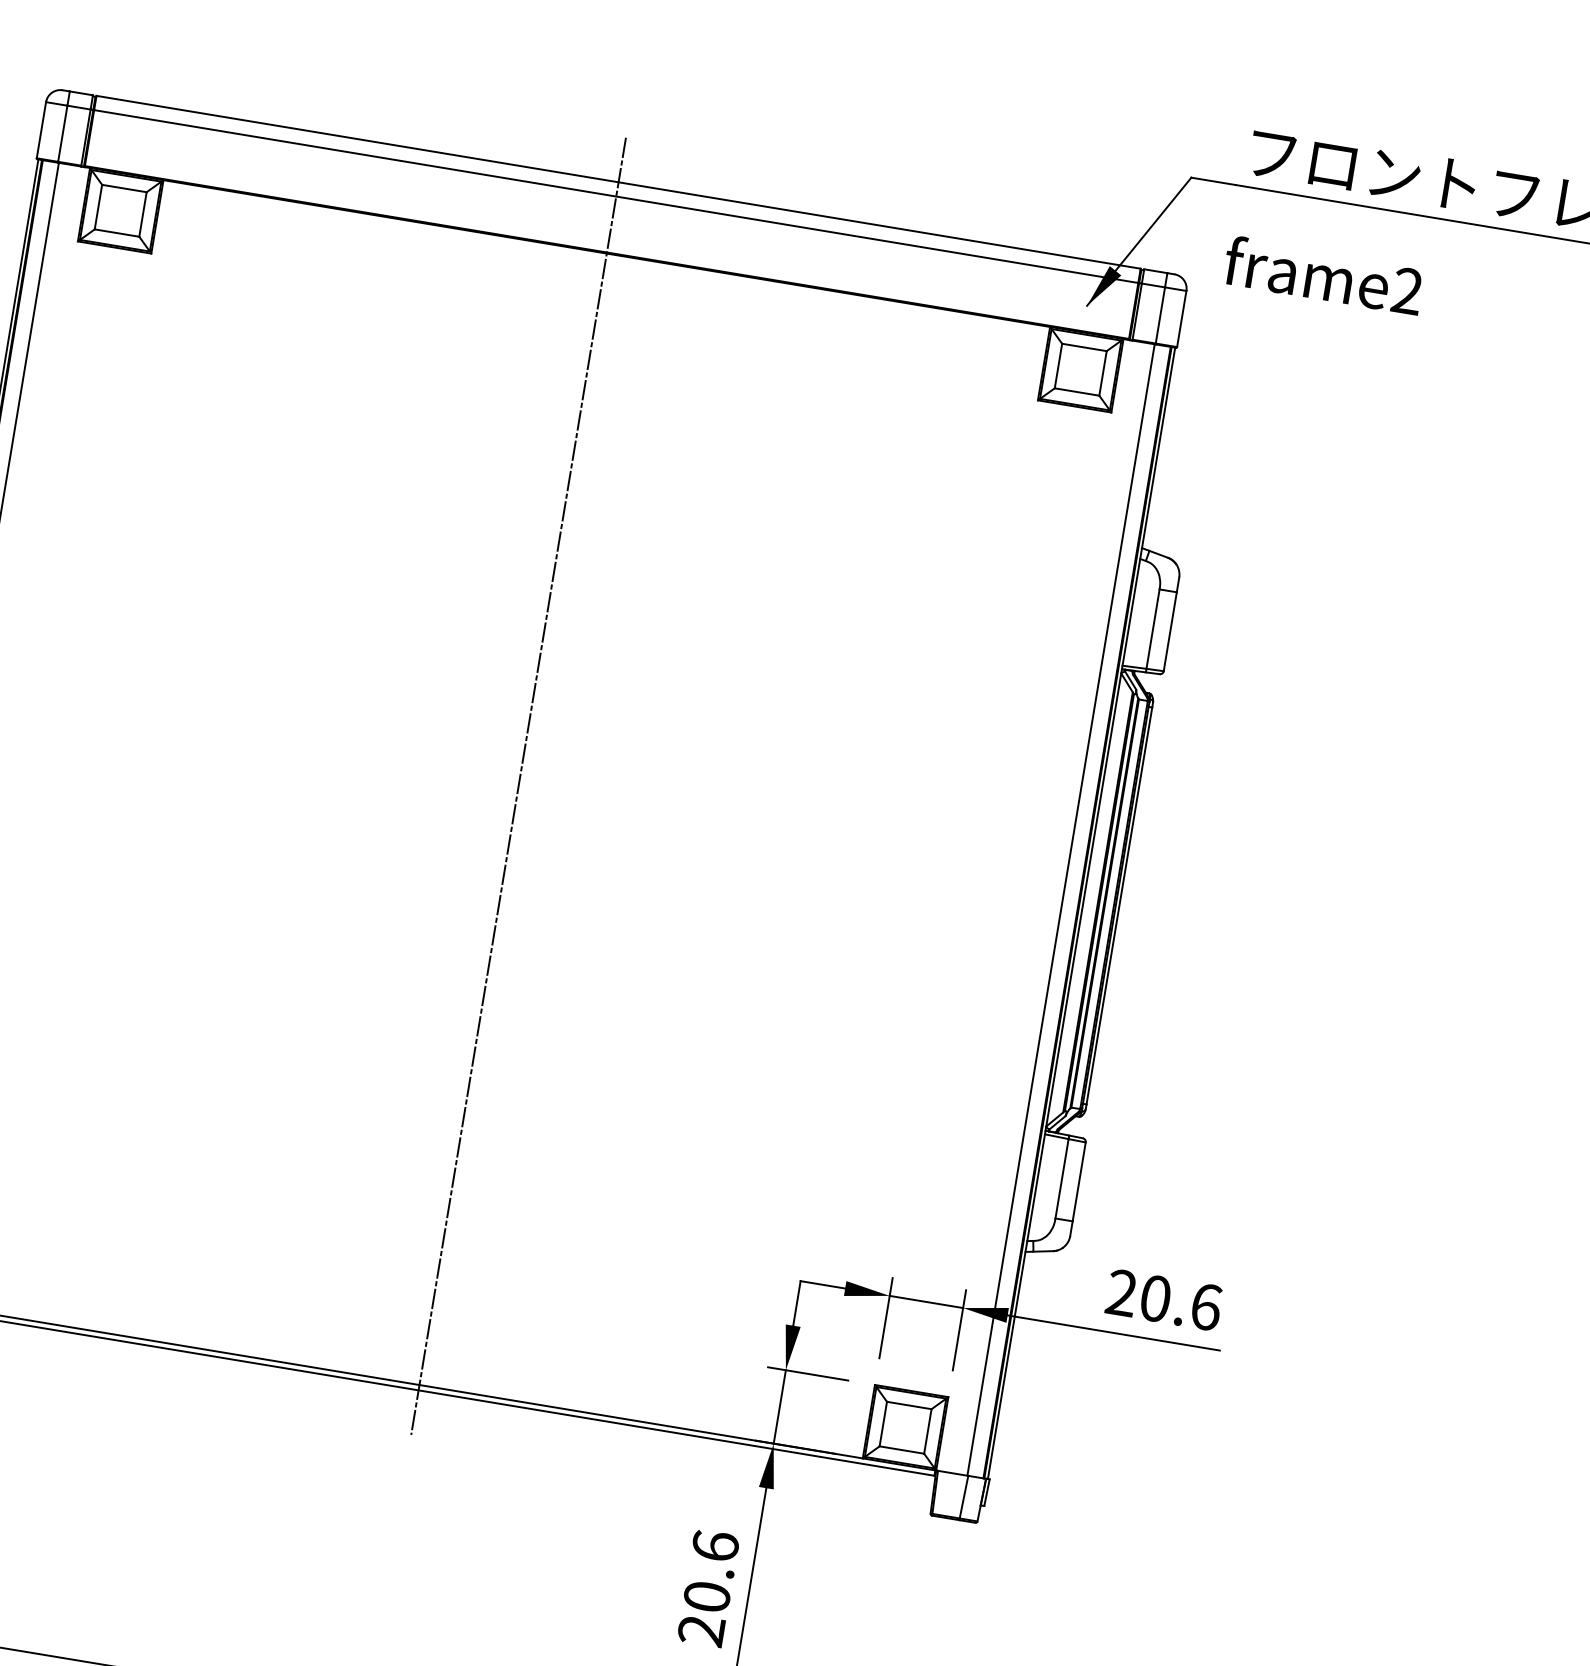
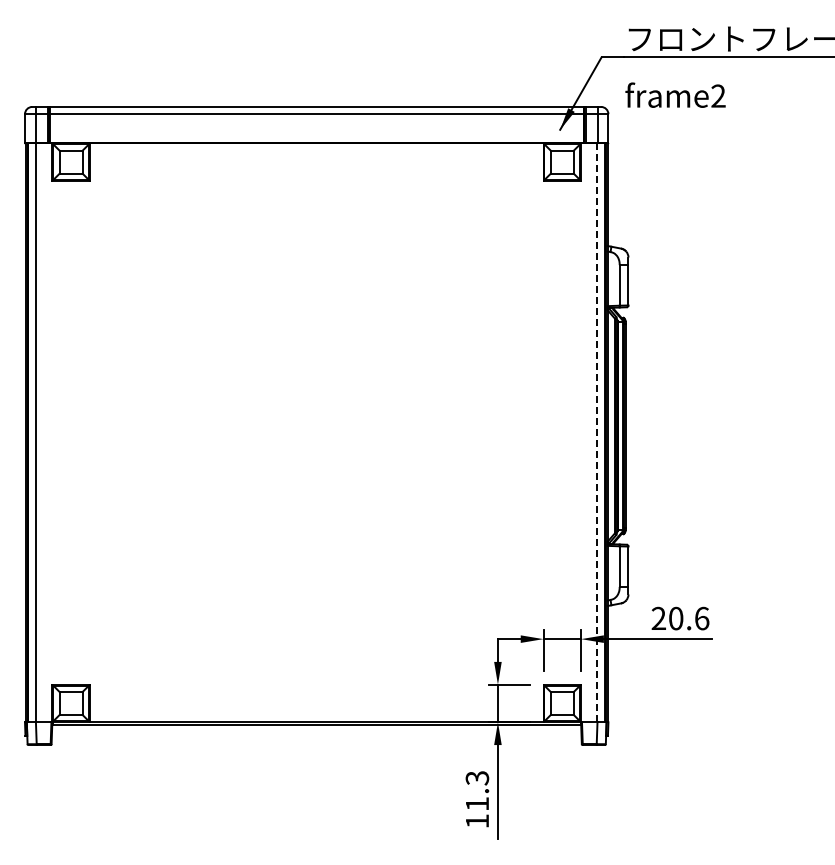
line: (518, 785) -> (316, 415), removed
line: (1061, 911) -> (597, 433), solid -> dashed
text: (708, 1587) -> (477, 799), 20.6 -> 11.3

